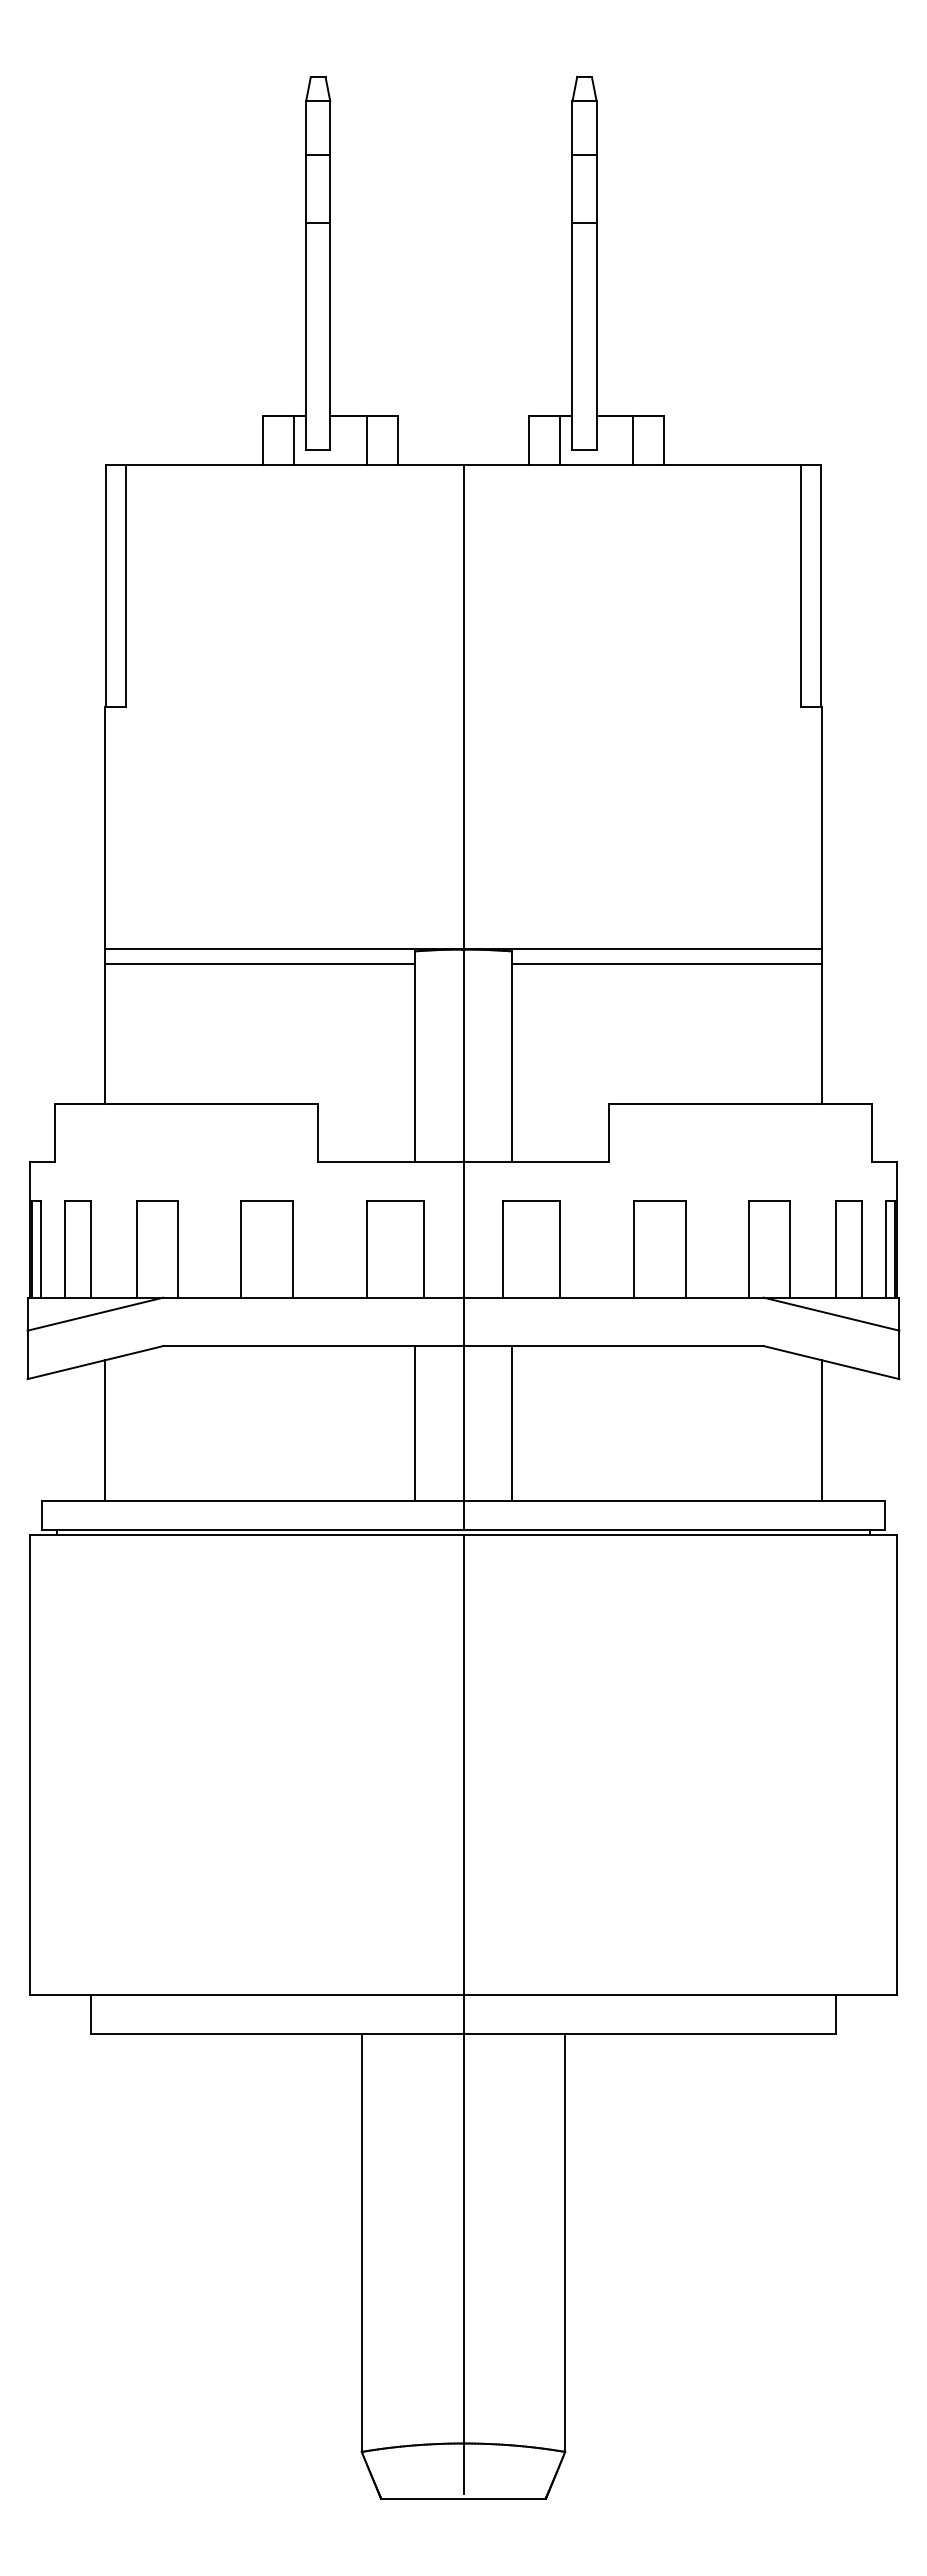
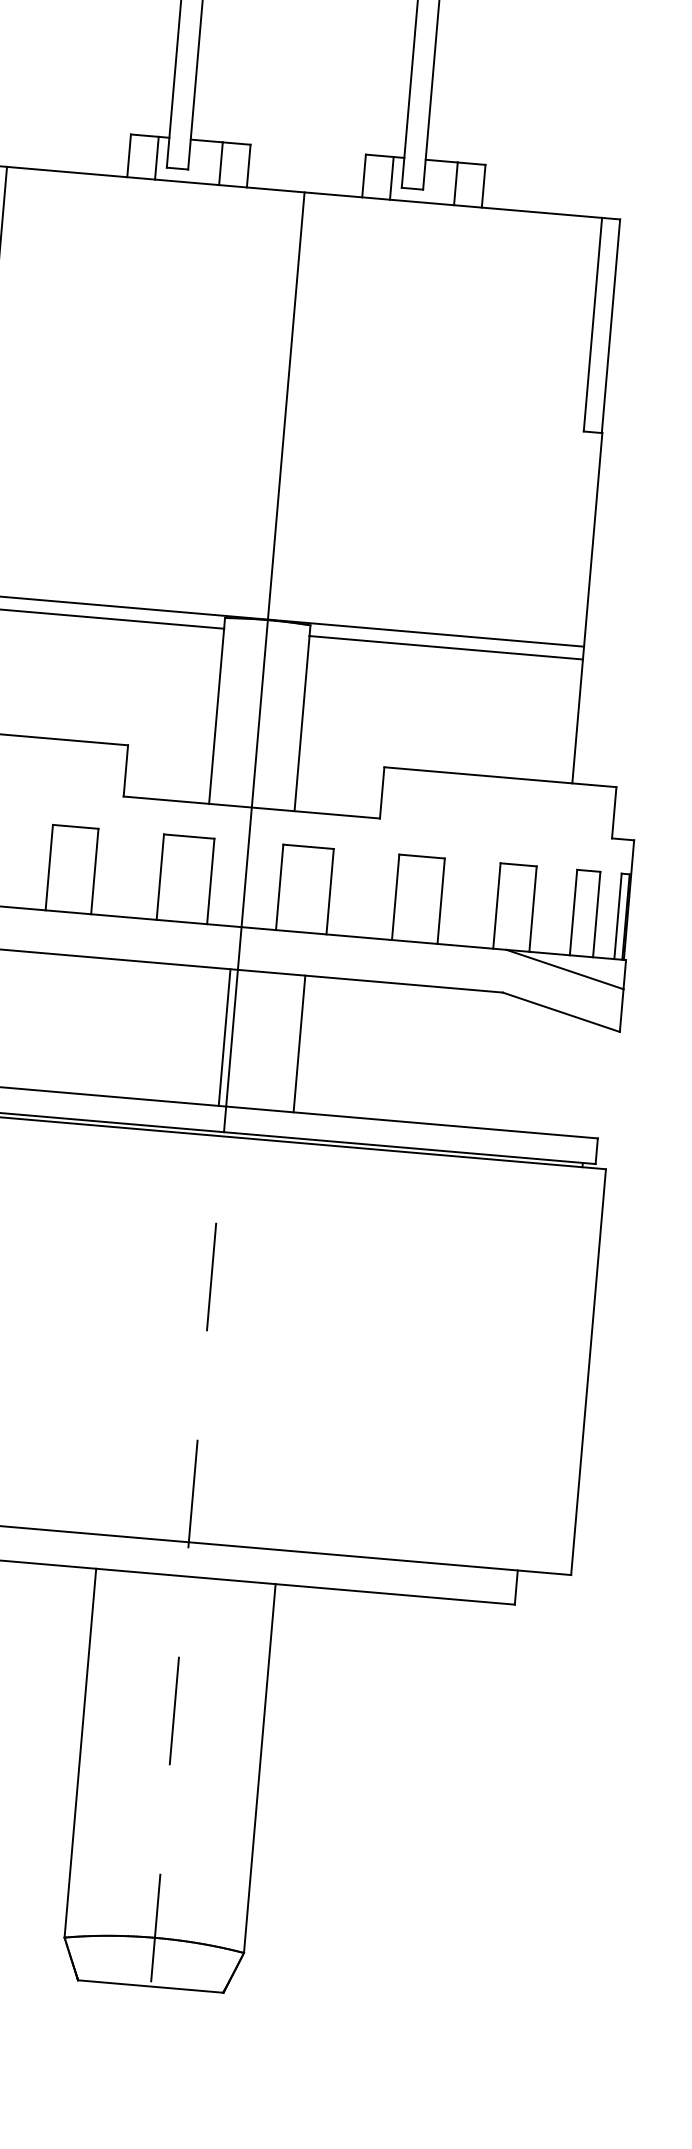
line: (415, 1423) -> (225, 1037), moved
line: (511, 1423) -> (299, 1043), moved
line: (821, 1430) -> (547, 1071), removed
line: (463, 2013) -> (187, 1558), solid -> dashed

